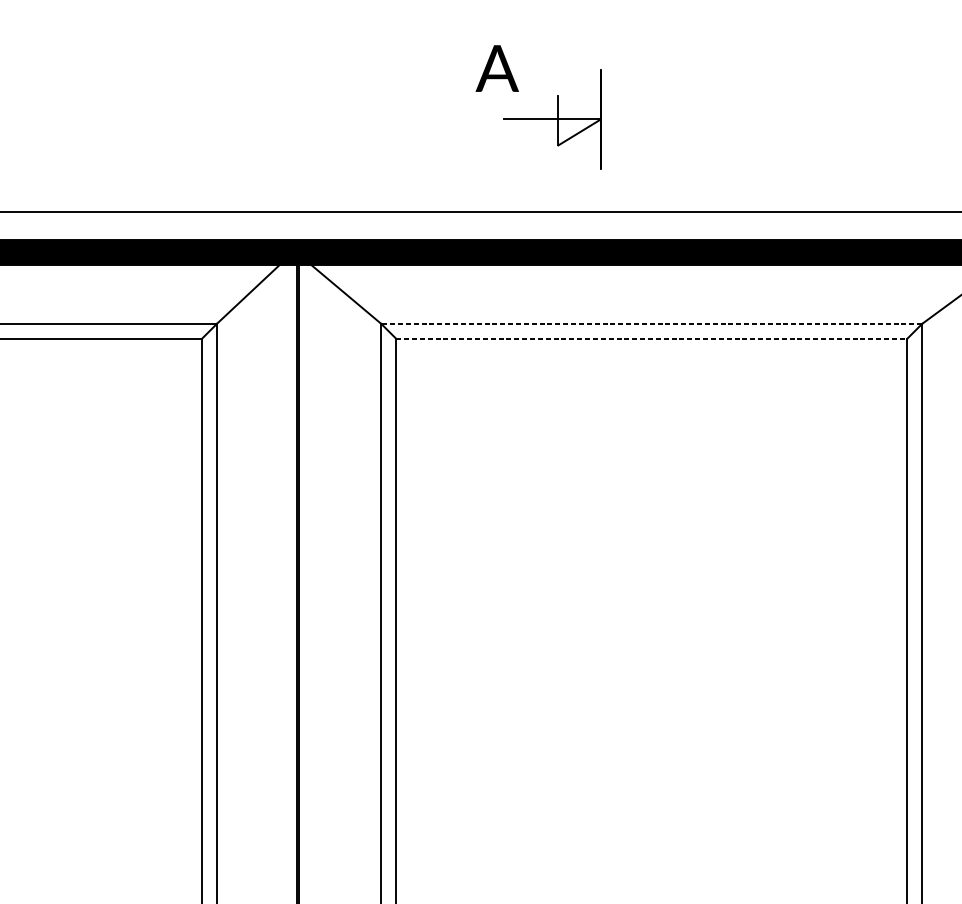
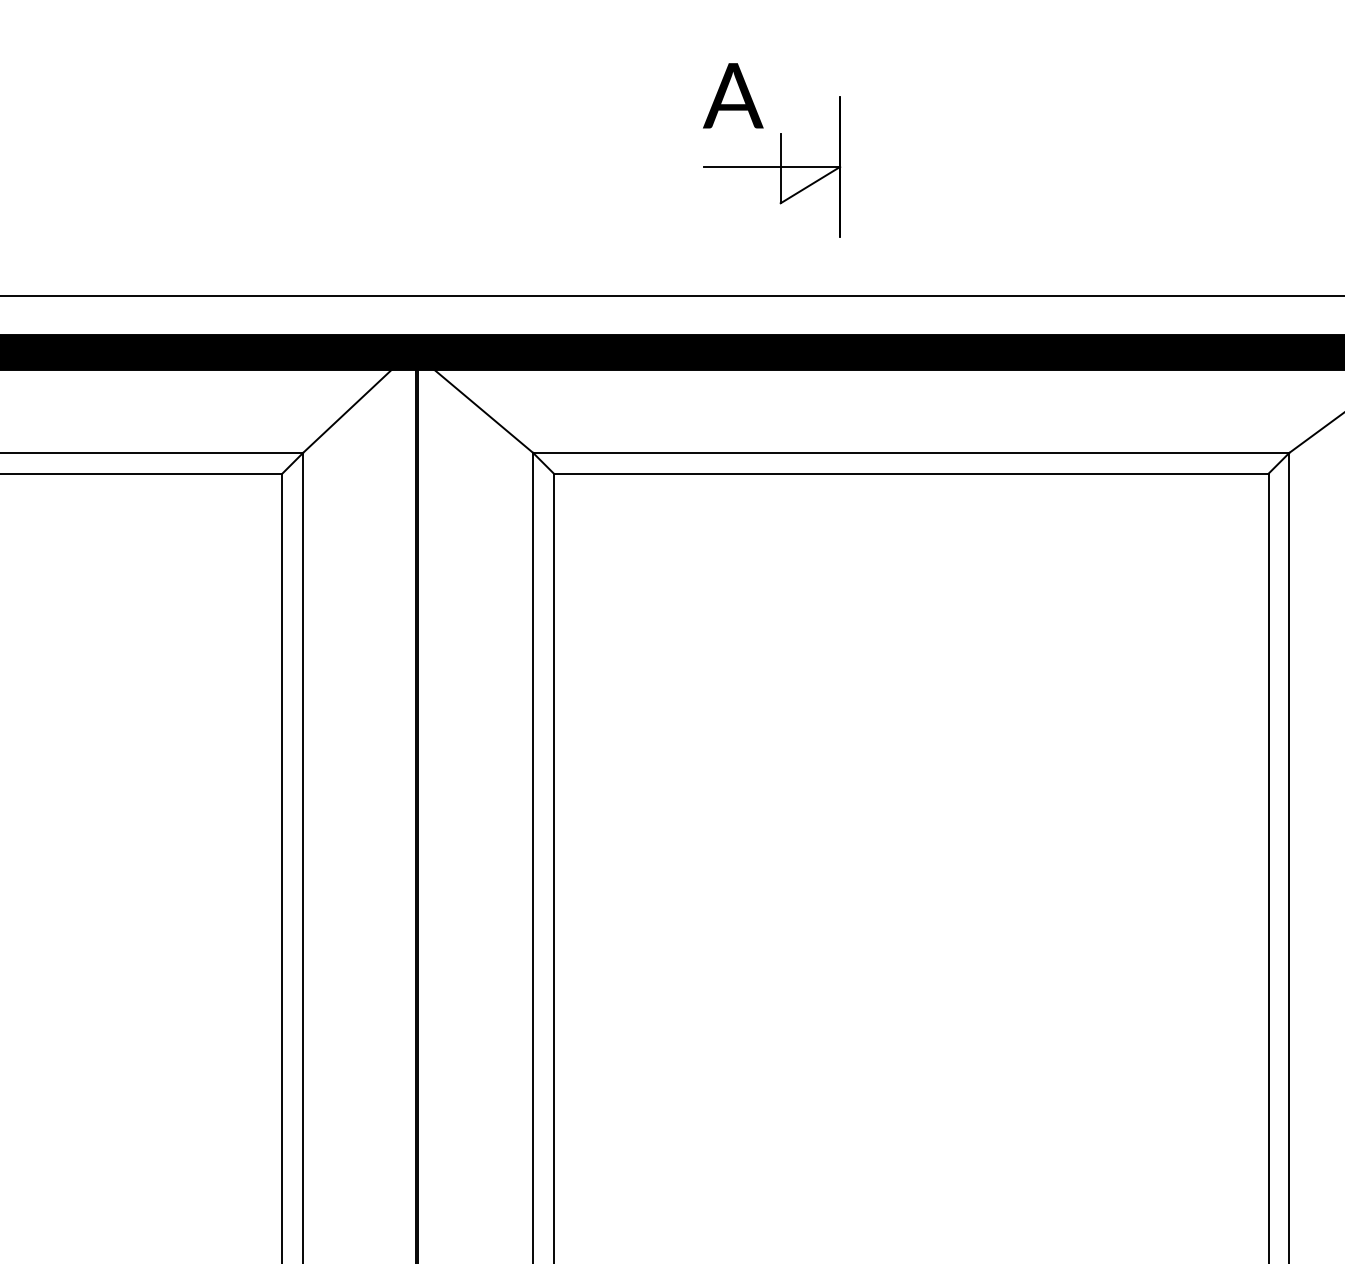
text: (497, 68) -> (733, 95), moved
line: (651, 323) -> (910, 452), dashed -> solid
line: (651, 338) -> (911, 473), dashed -> solid

